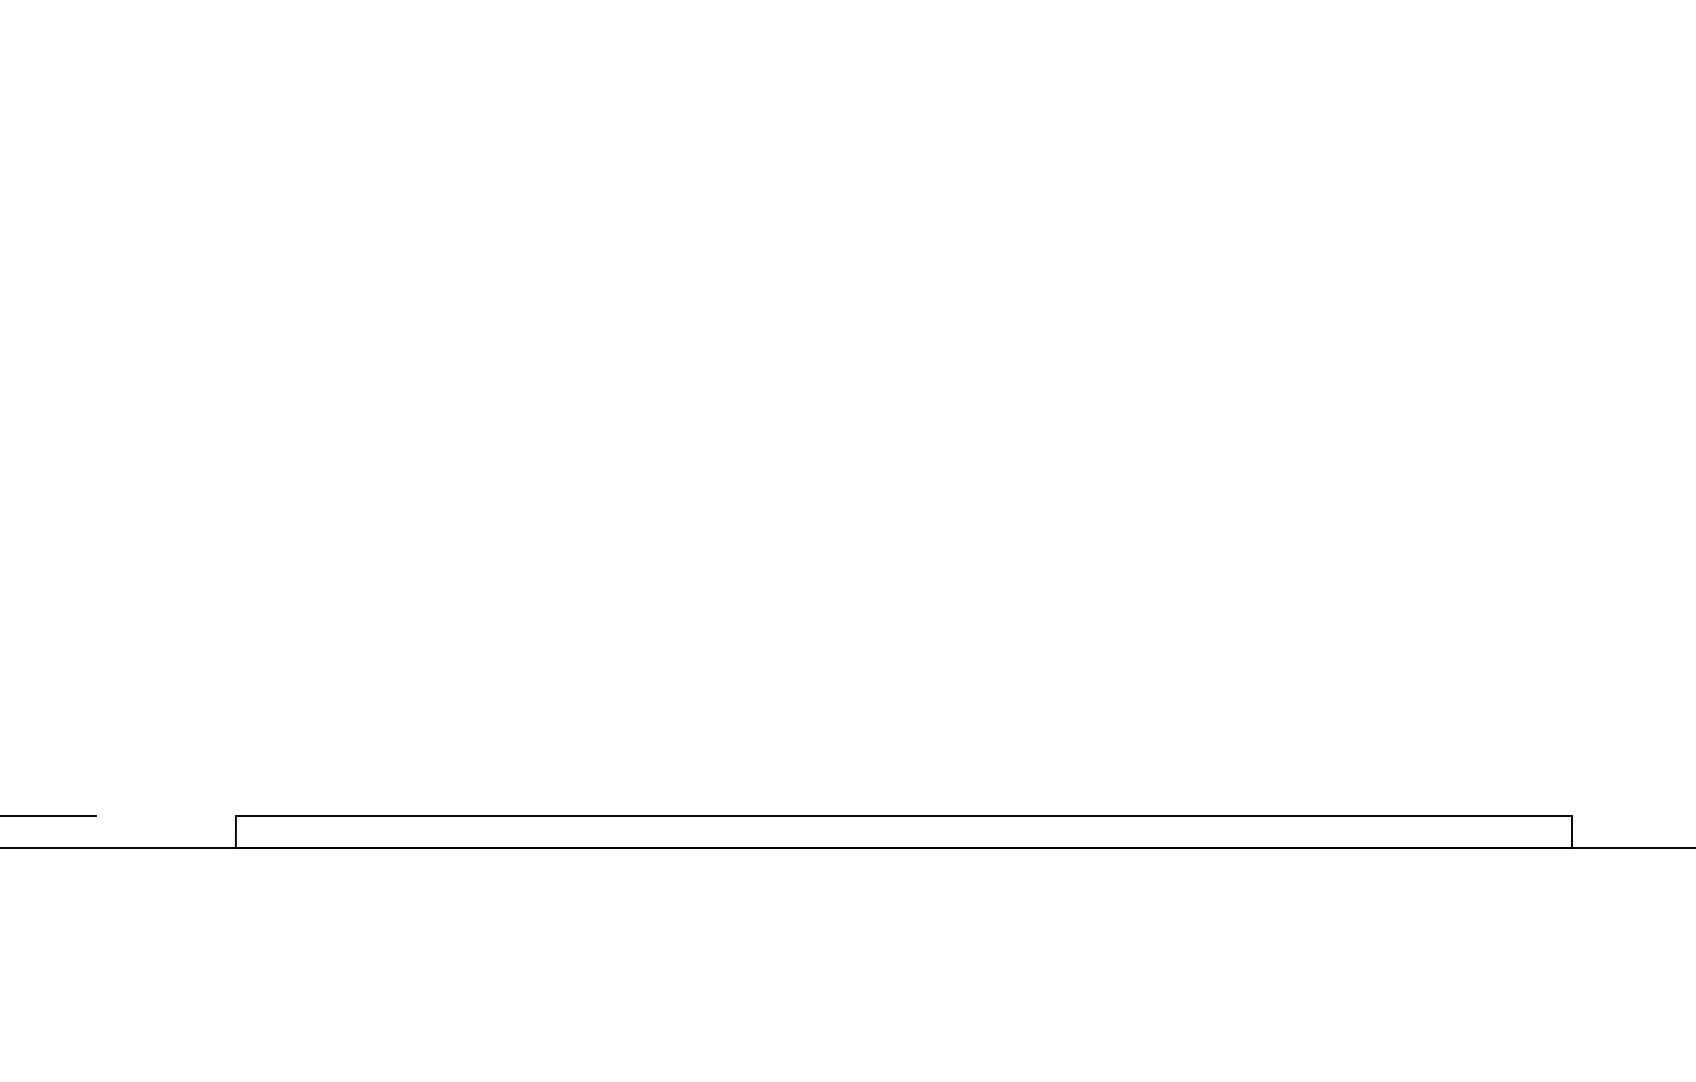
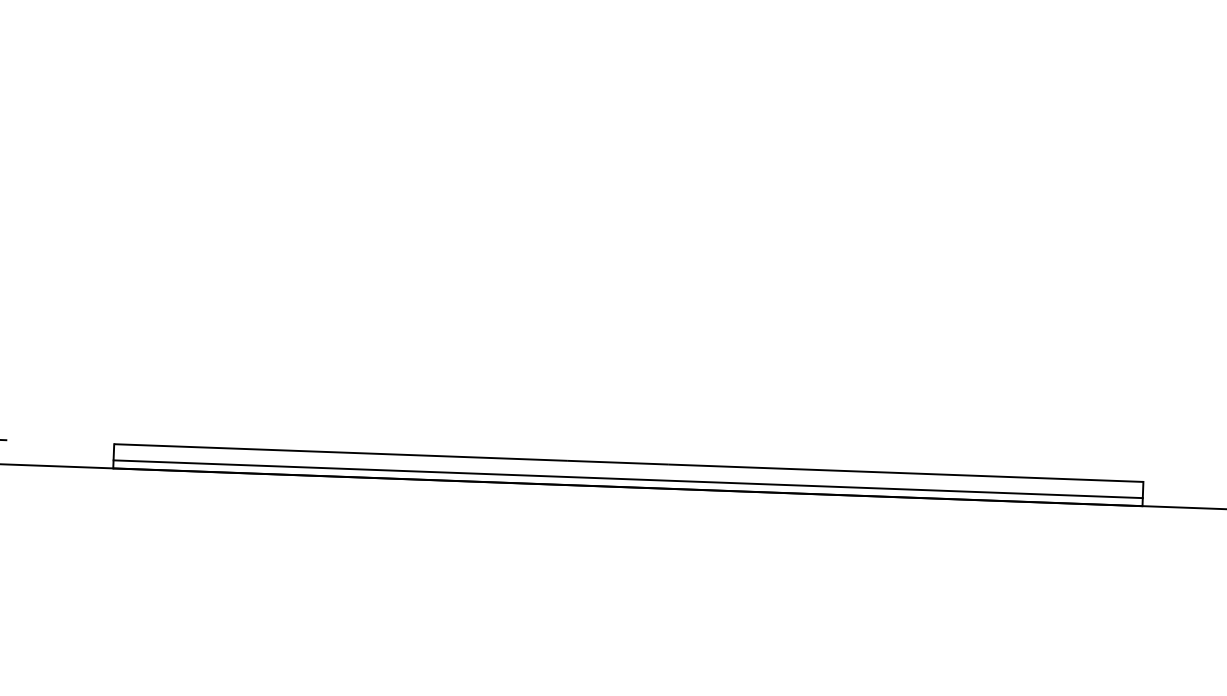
line: (903, 837) -> (627, 479), added

